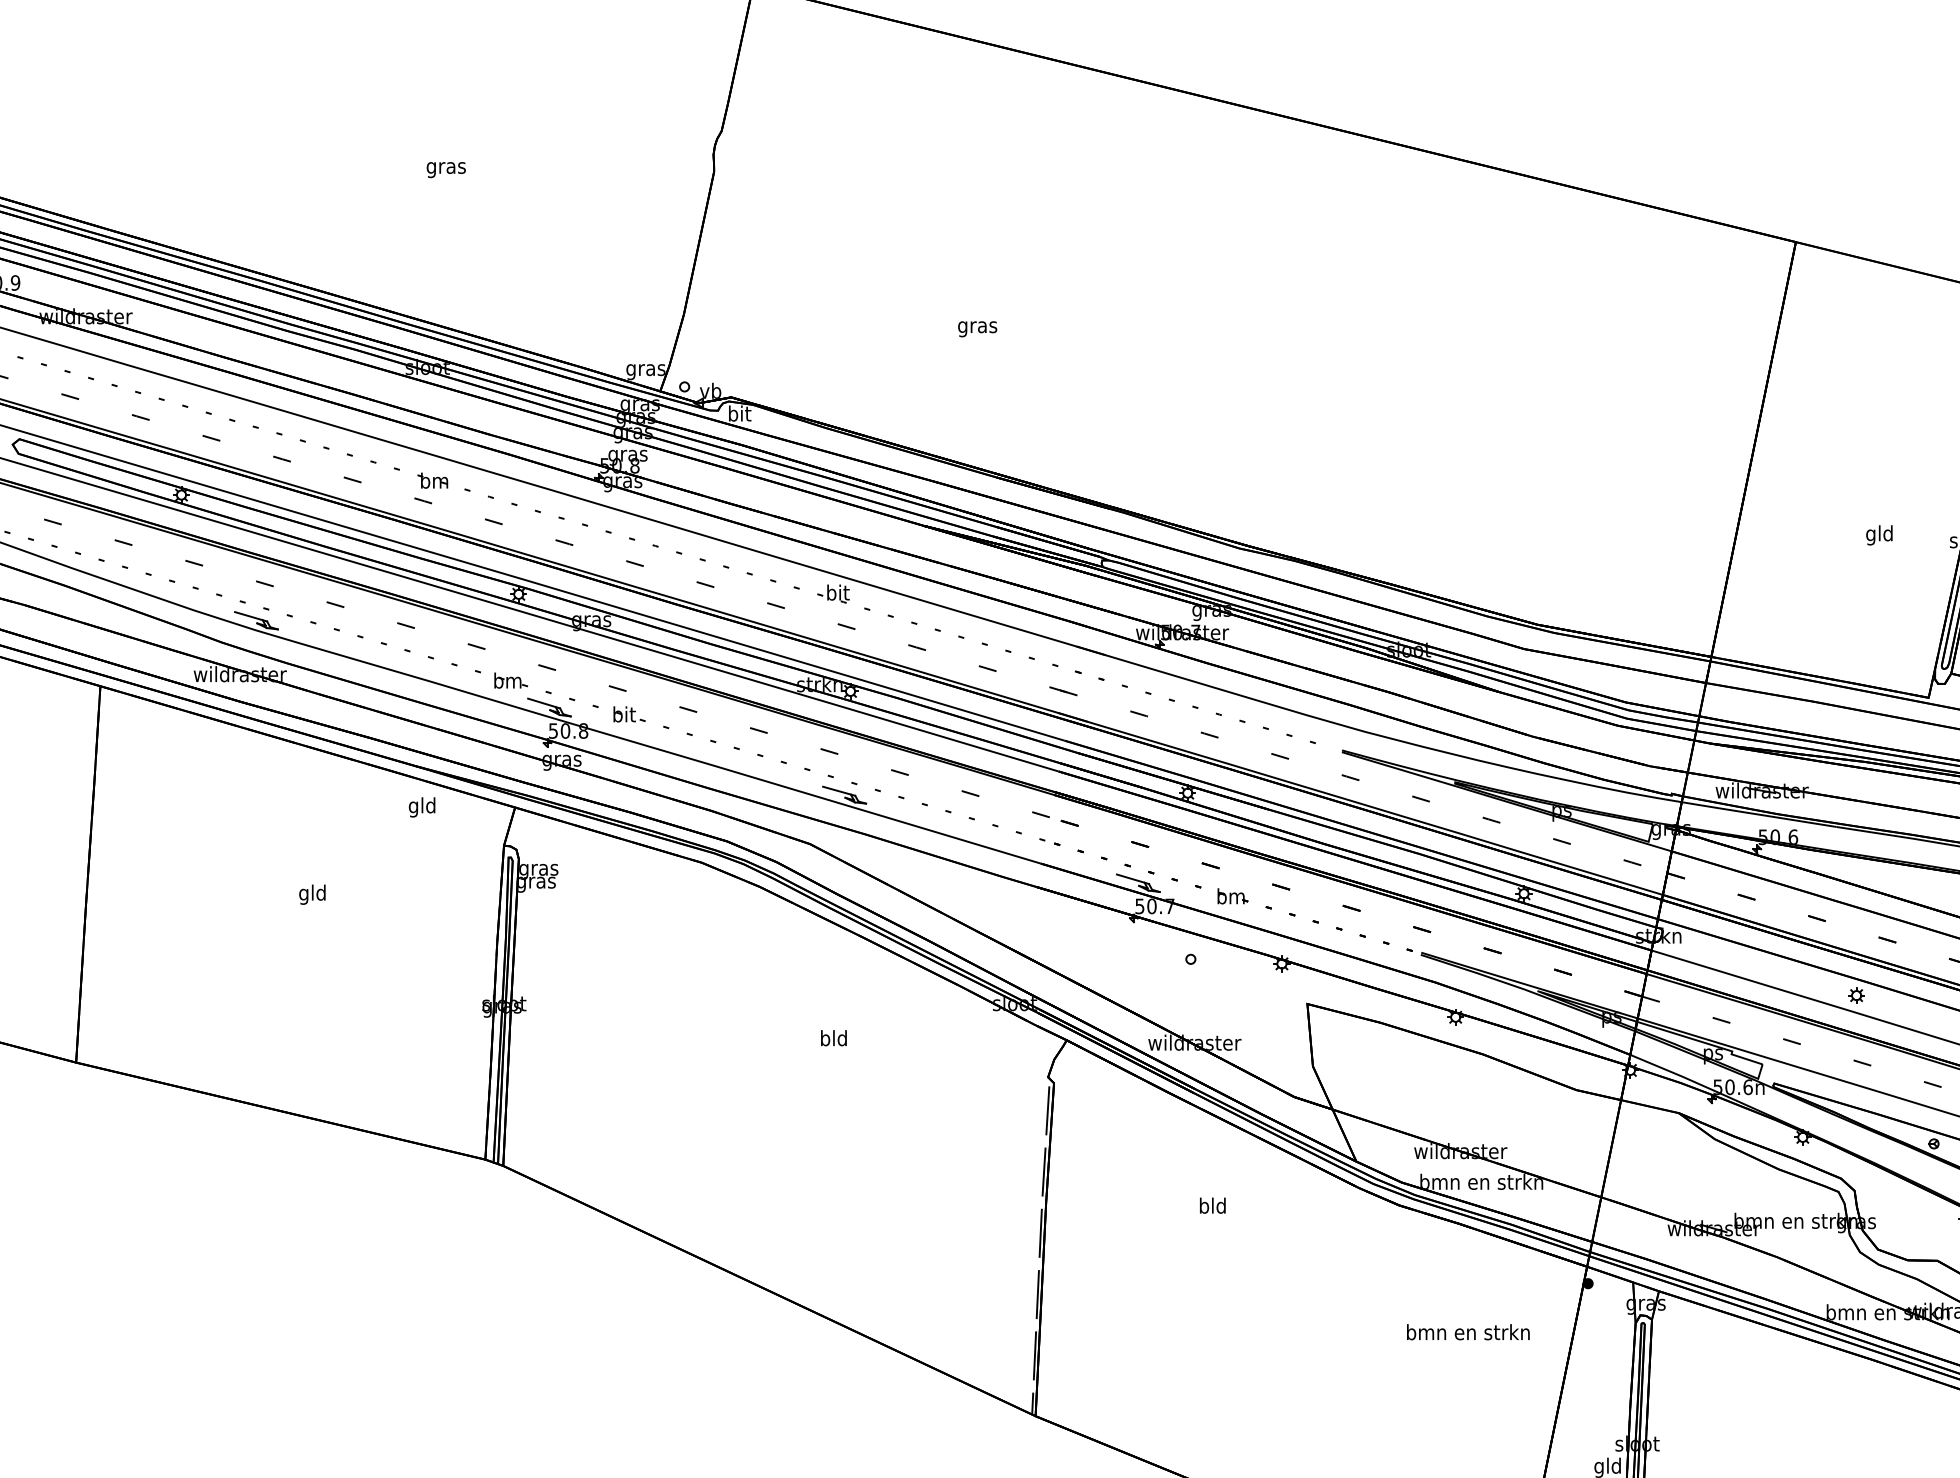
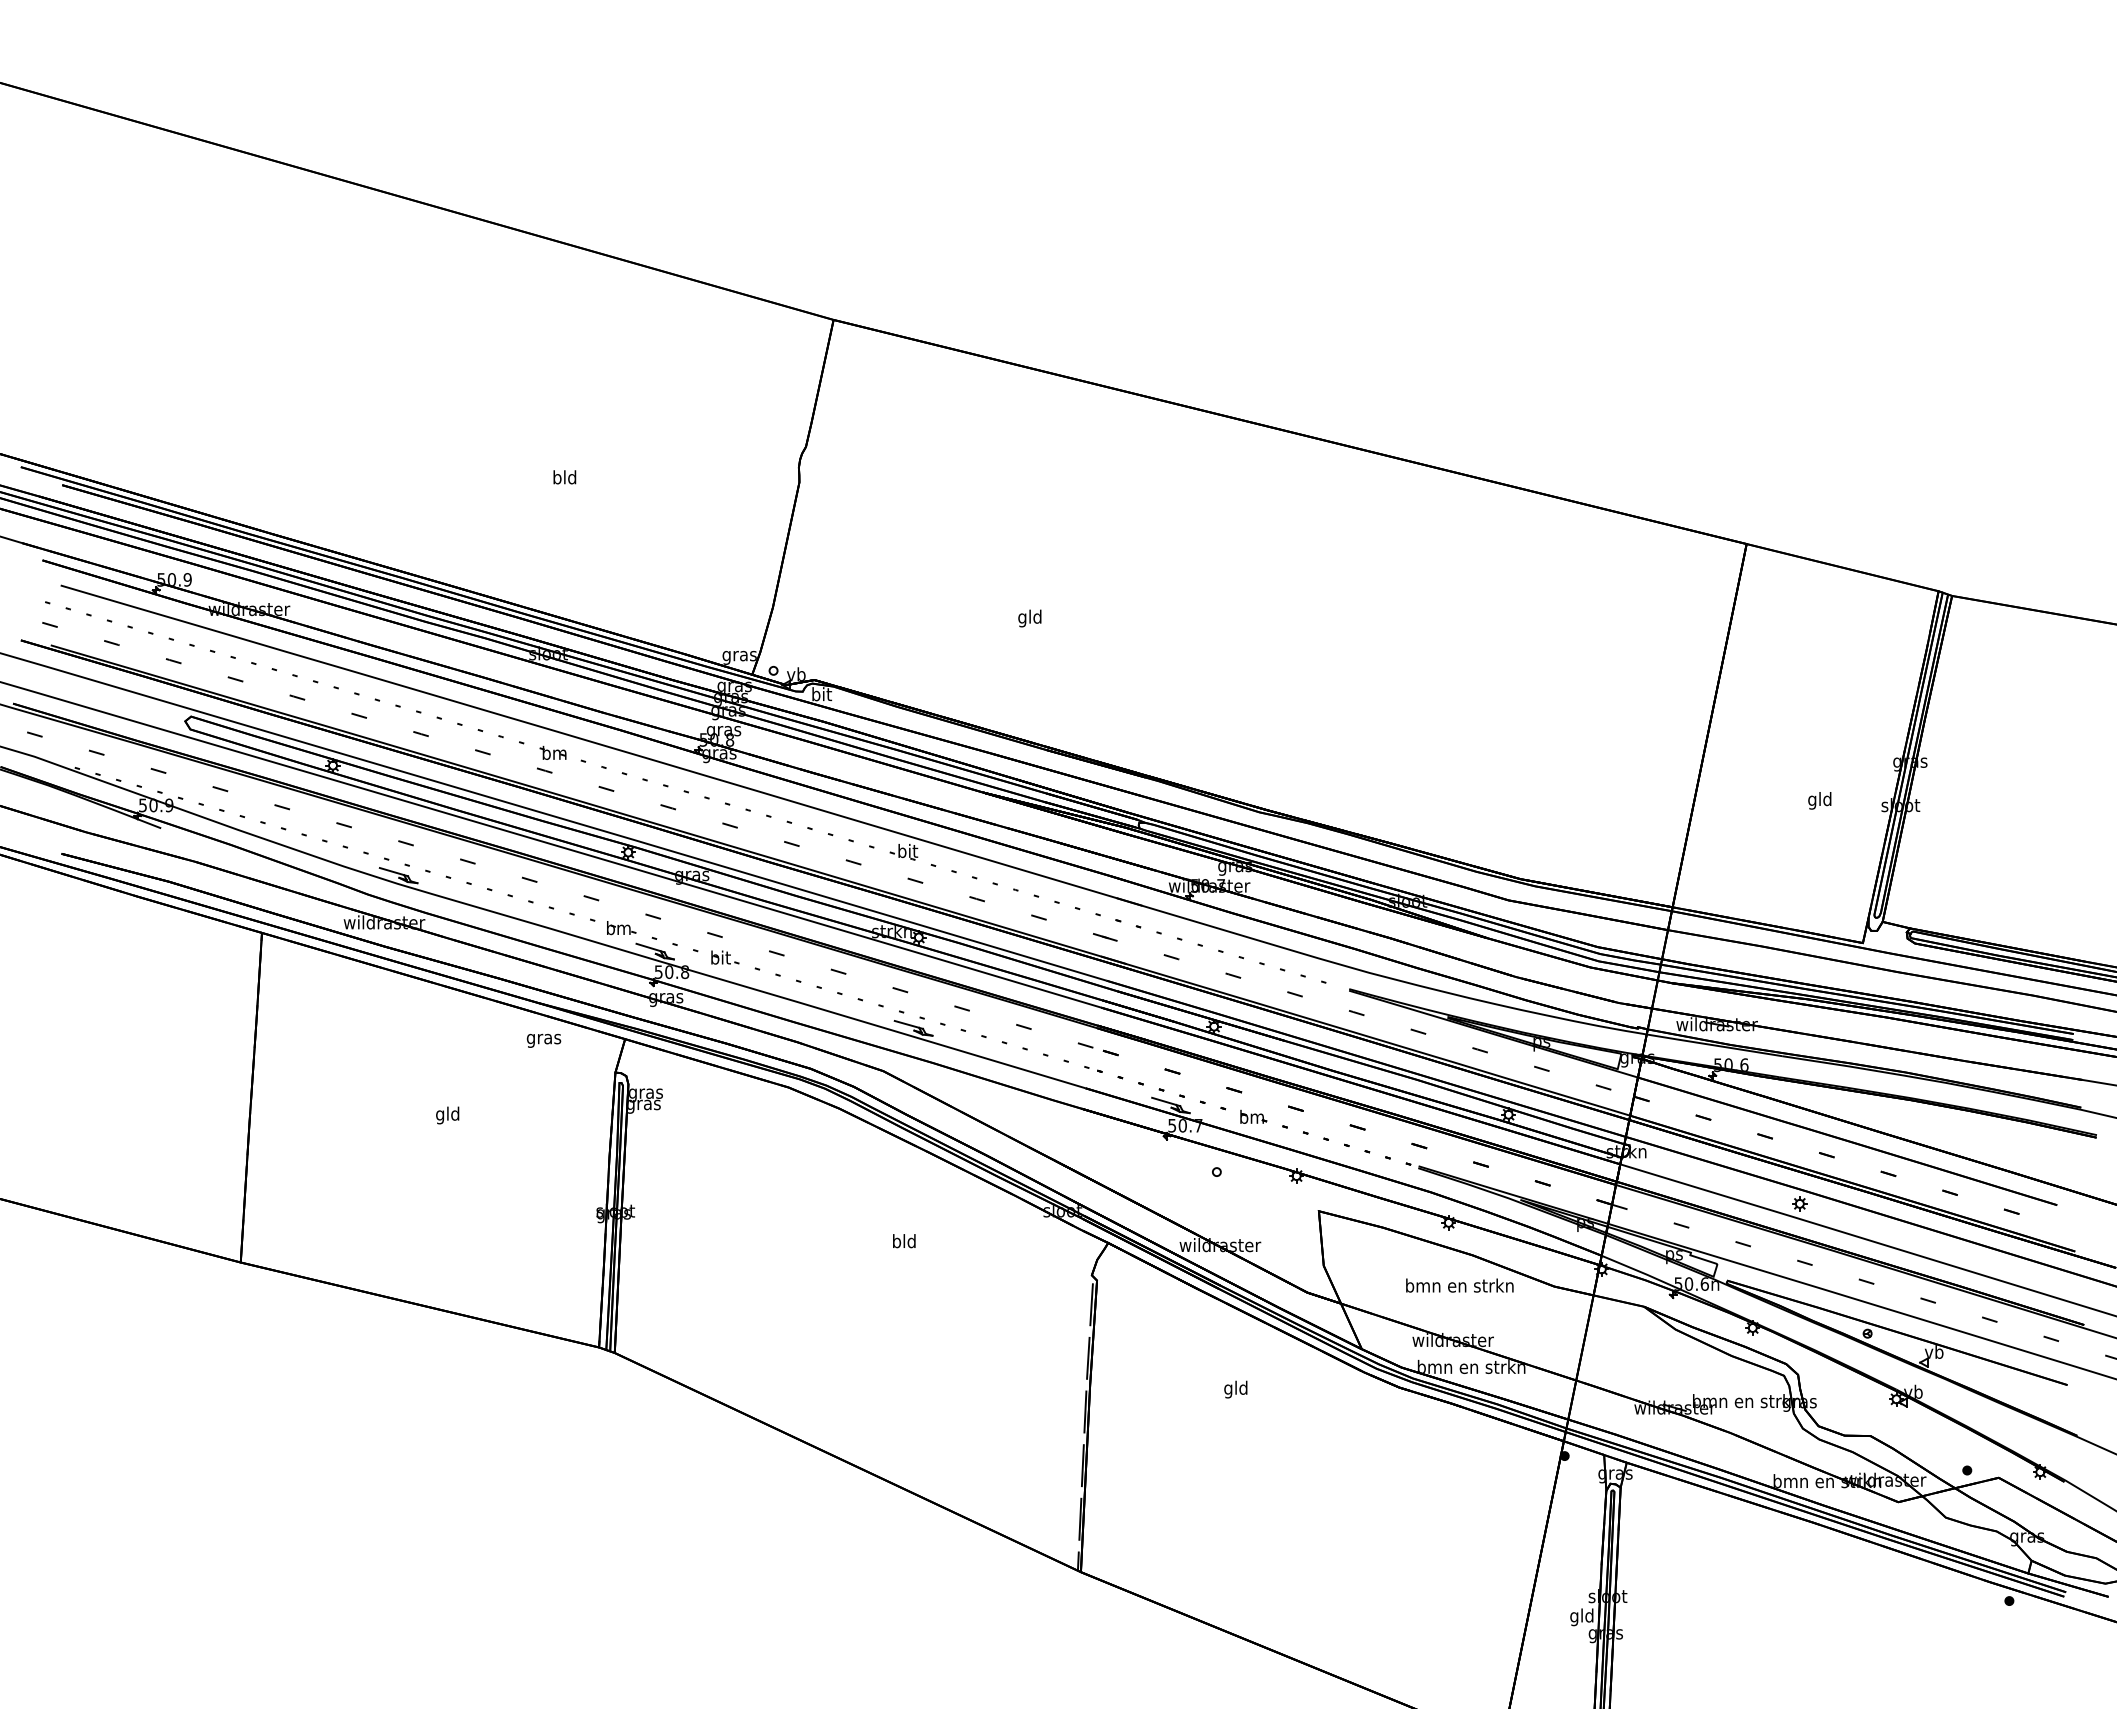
text: (445, 167) -> (564, 478), gras -> bld
text: (978, 327) -> (1030, 618), gras -> gld
text: (421, 806) -> (543, 1038), gld -> gras
text: (1204, 1207) -> (1228, 1389), bld -> gld
text: (1467, 1332) -> (1459, 1285), moved

